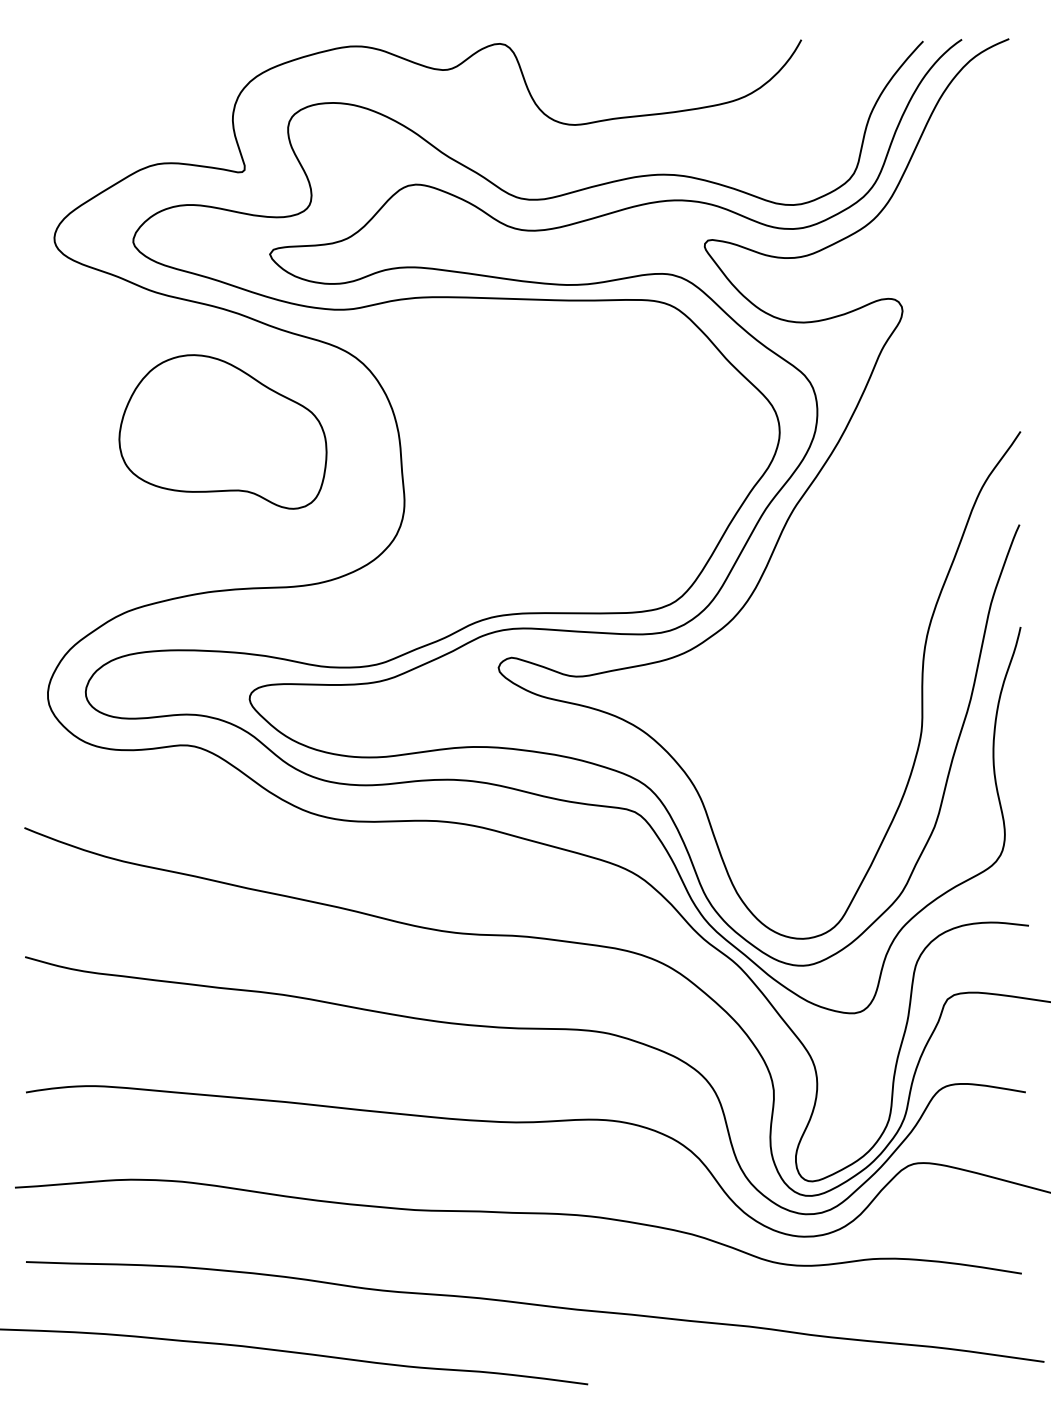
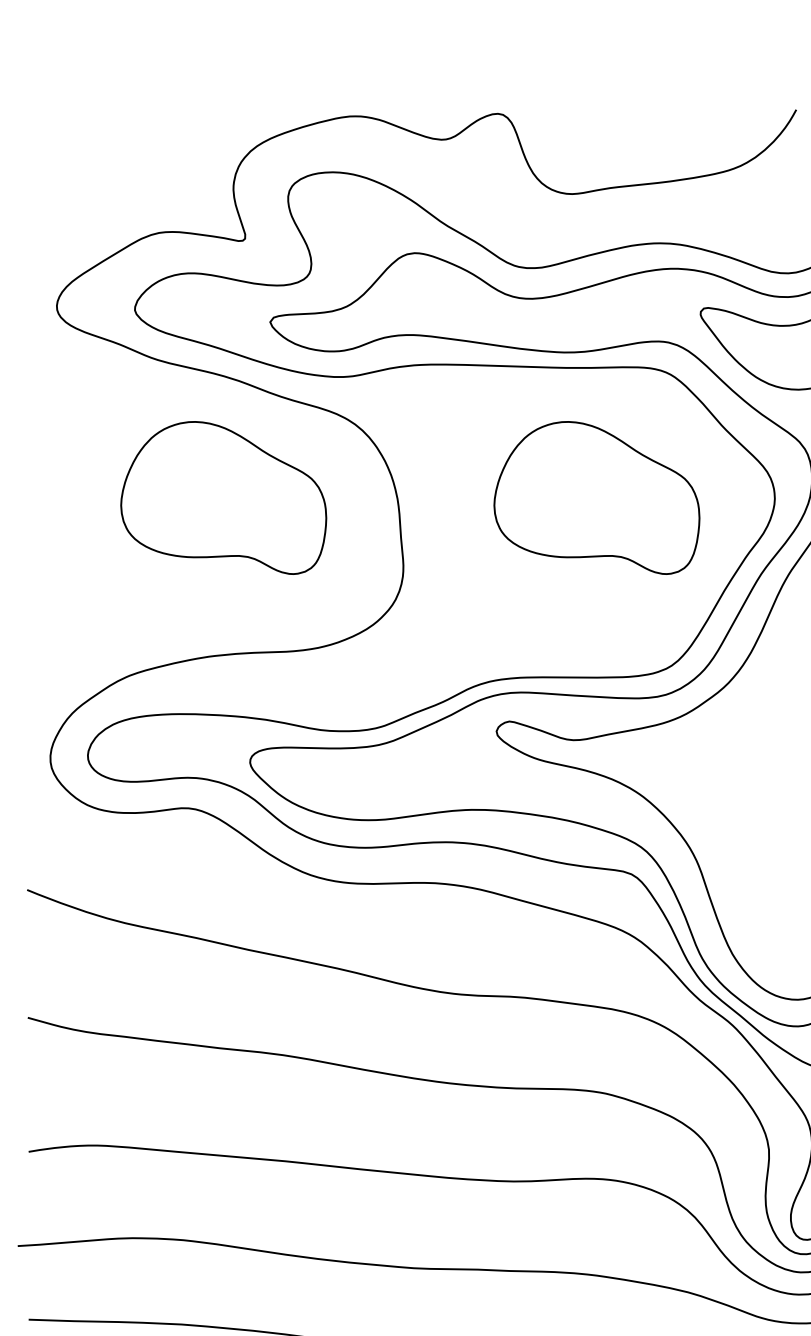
part: (599, 431) -> (596, 497), added

